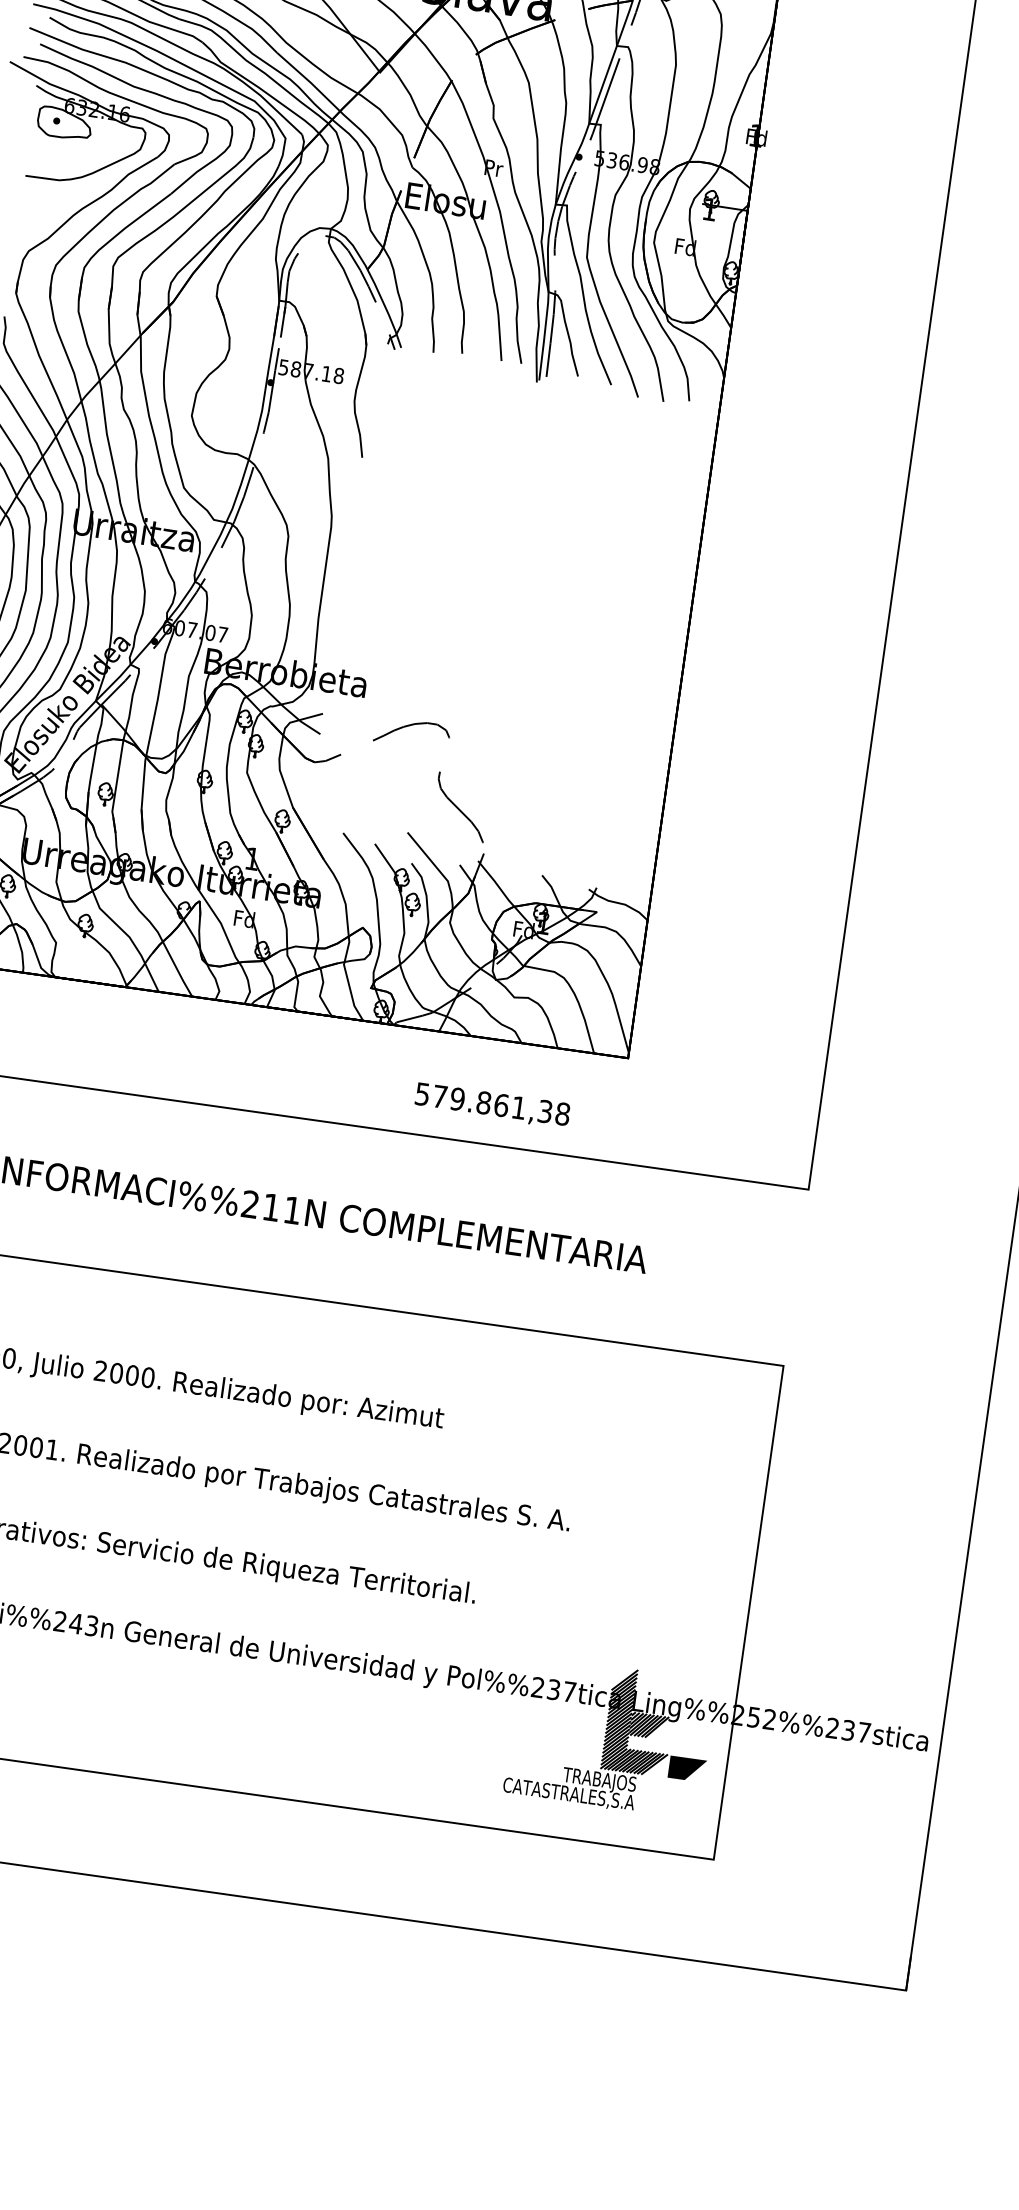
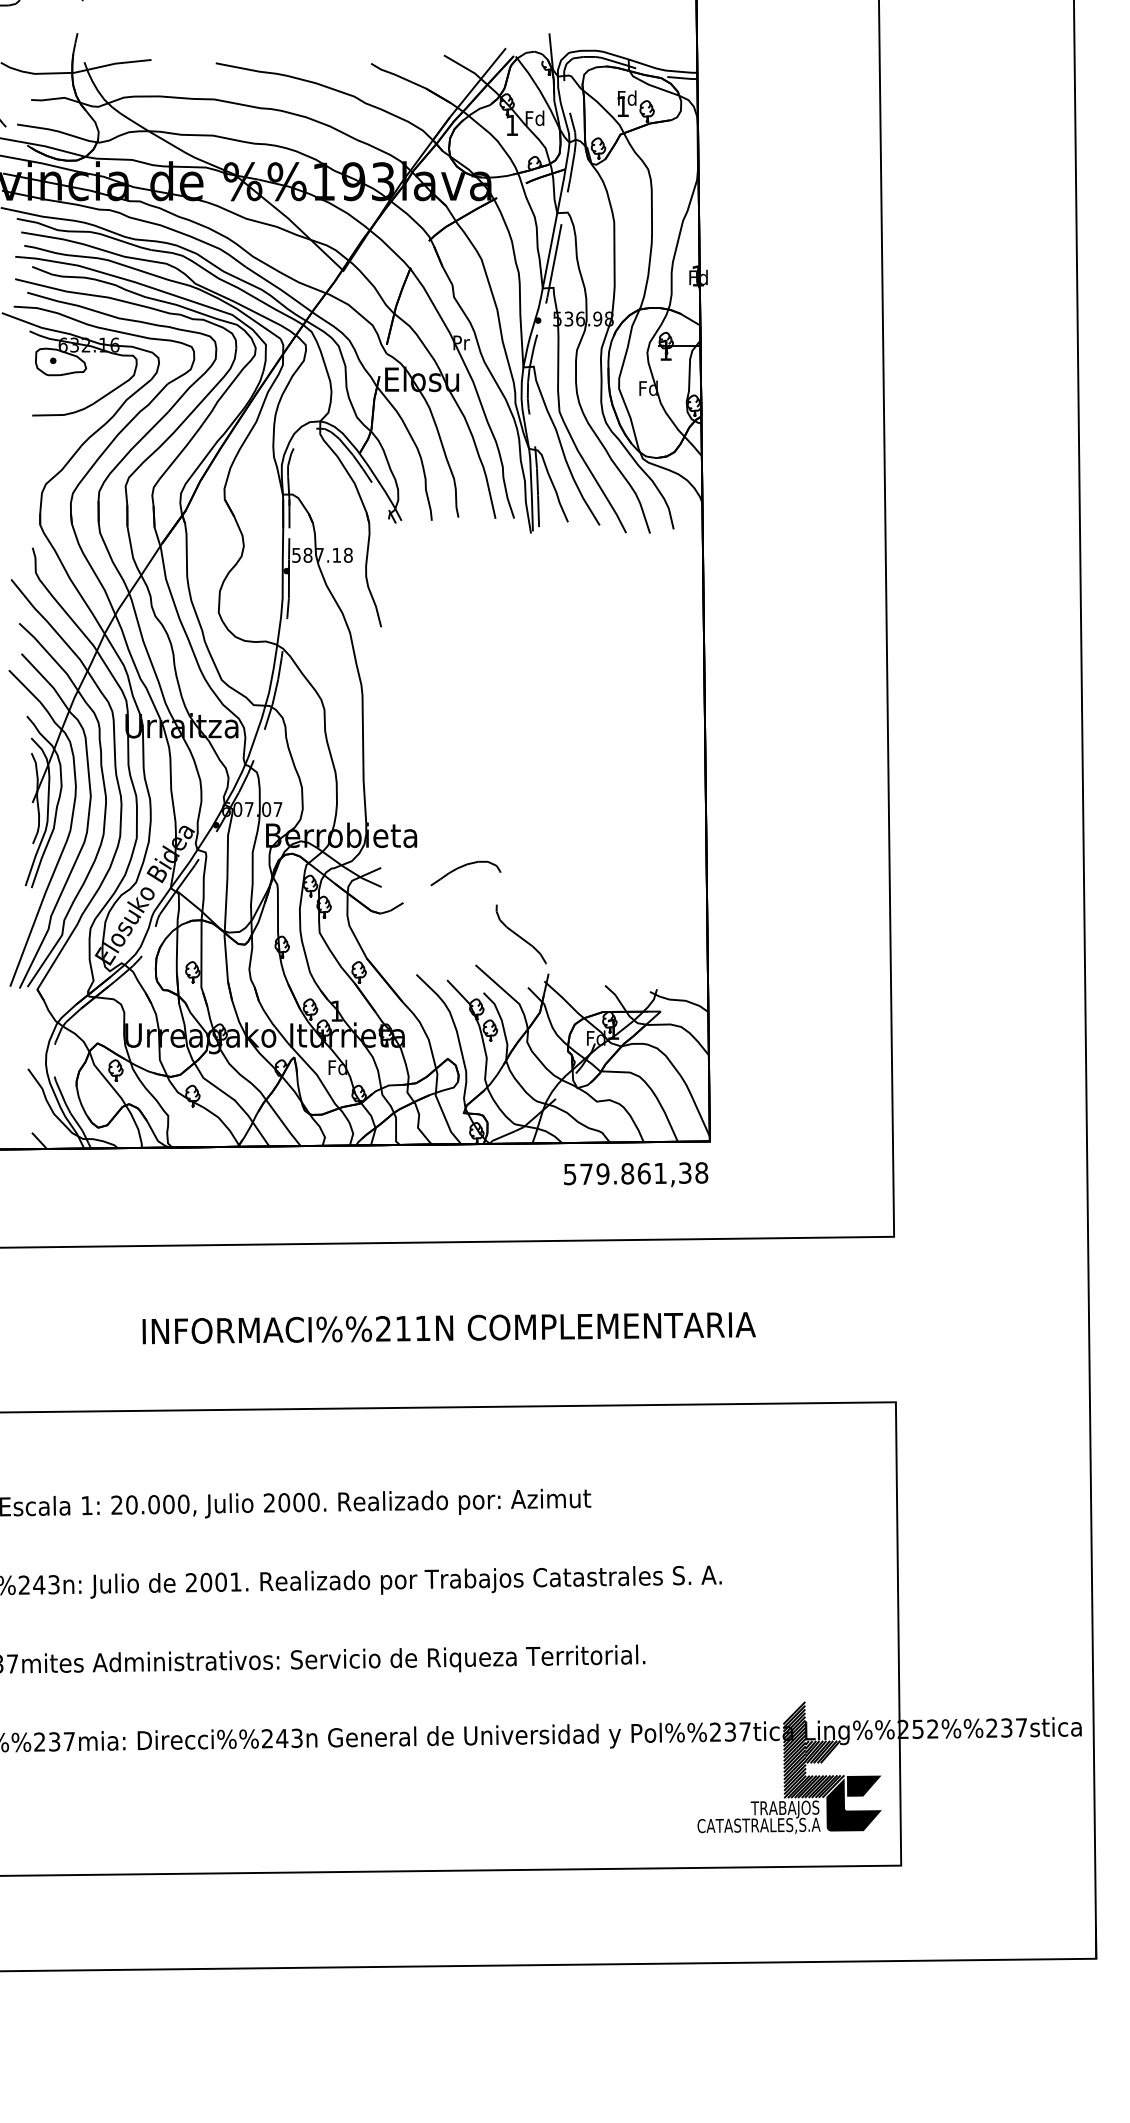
text: (493, 1105) -> (636, 1174), moved
fill: (672, 1786) -> (853, 1804), added

